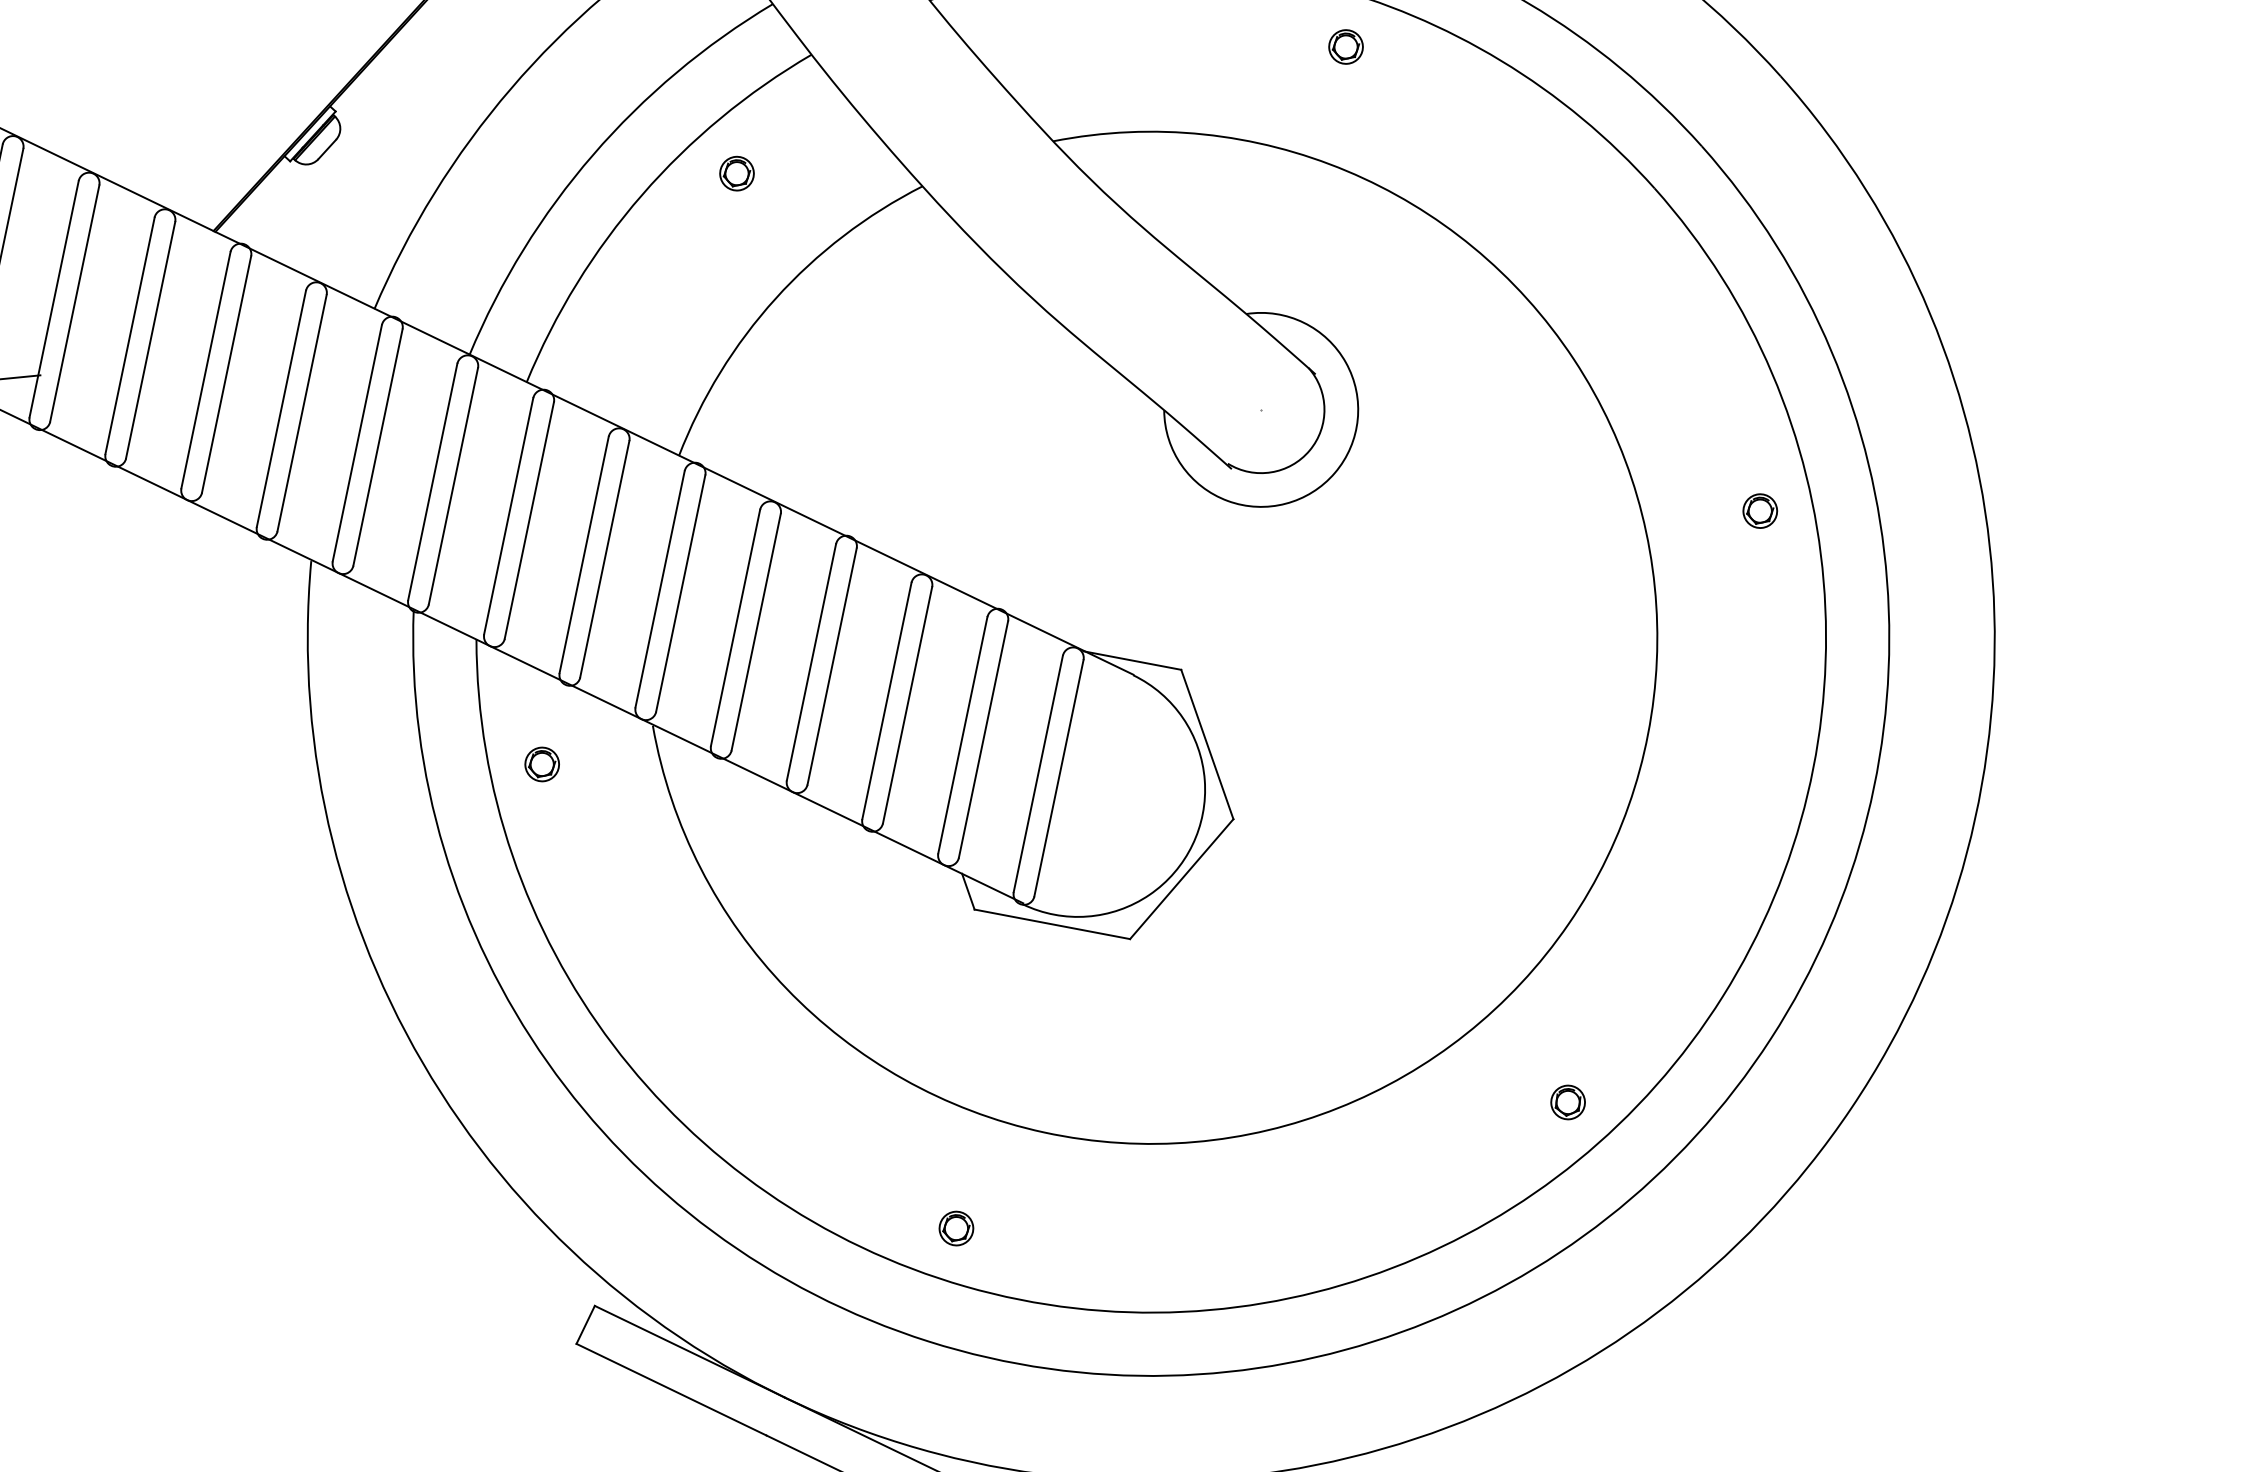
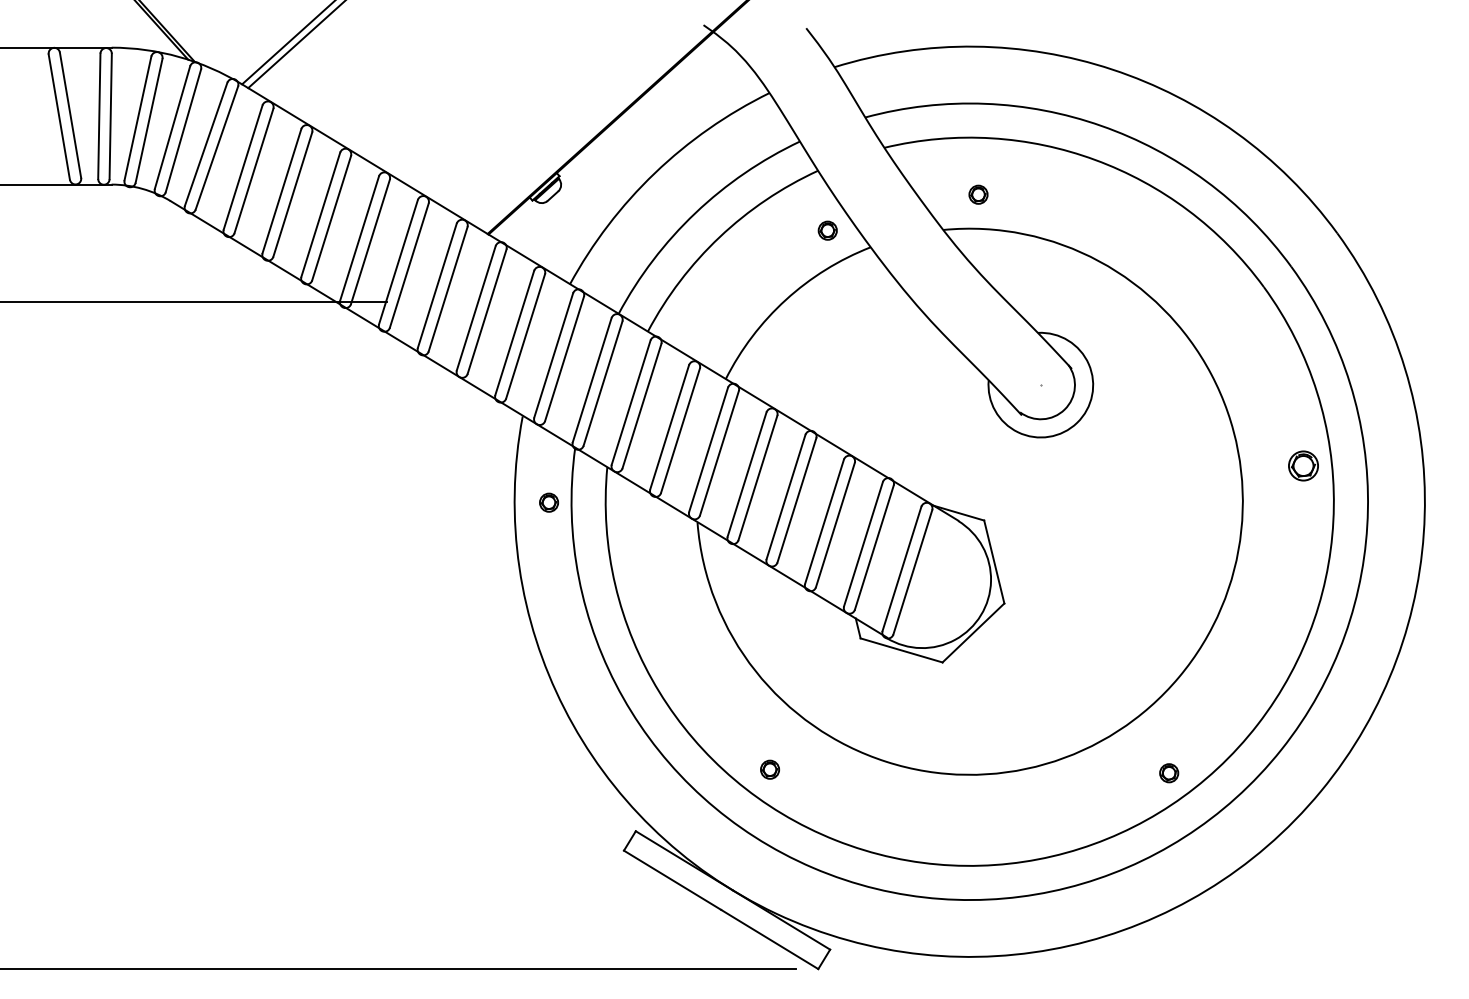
part: (1345, 46) -> (978, 194), moved
part: (736, 173) -> (827, 230), moved
part: (1760, 510) -> (1303, 465), size x1.6
part: (541, 764) -> (548, 502), moved
part: (955, 1228) -> (769, 769), moved

